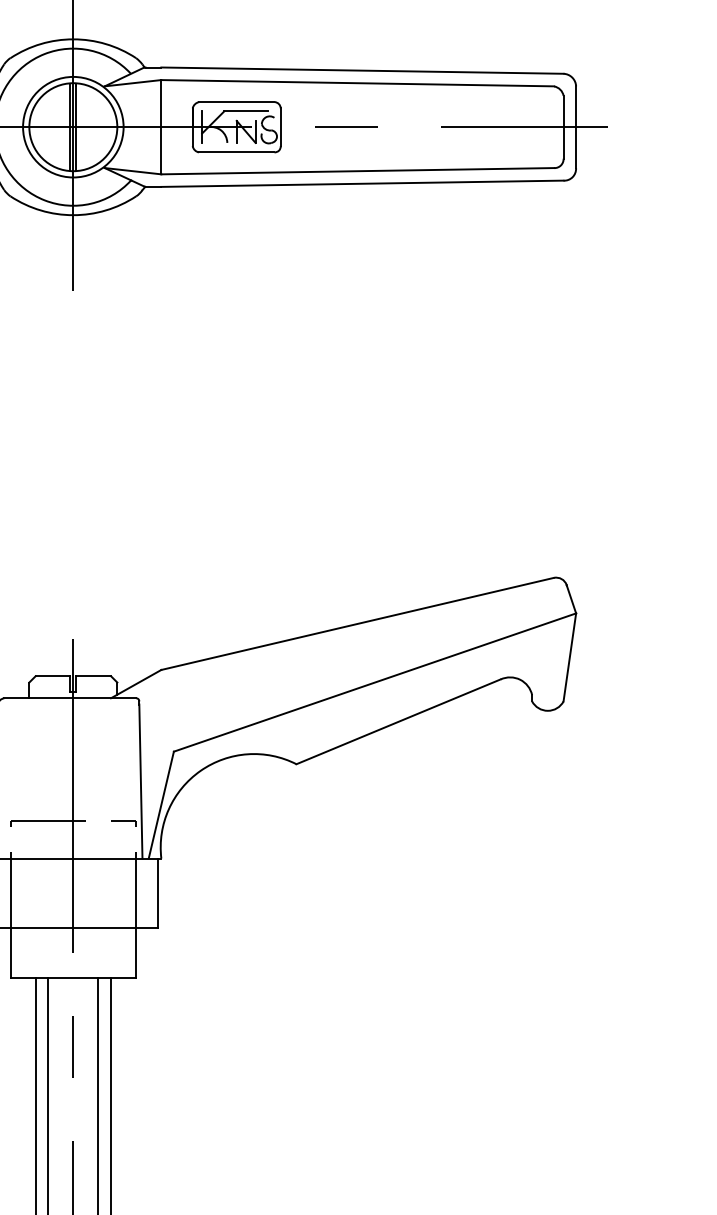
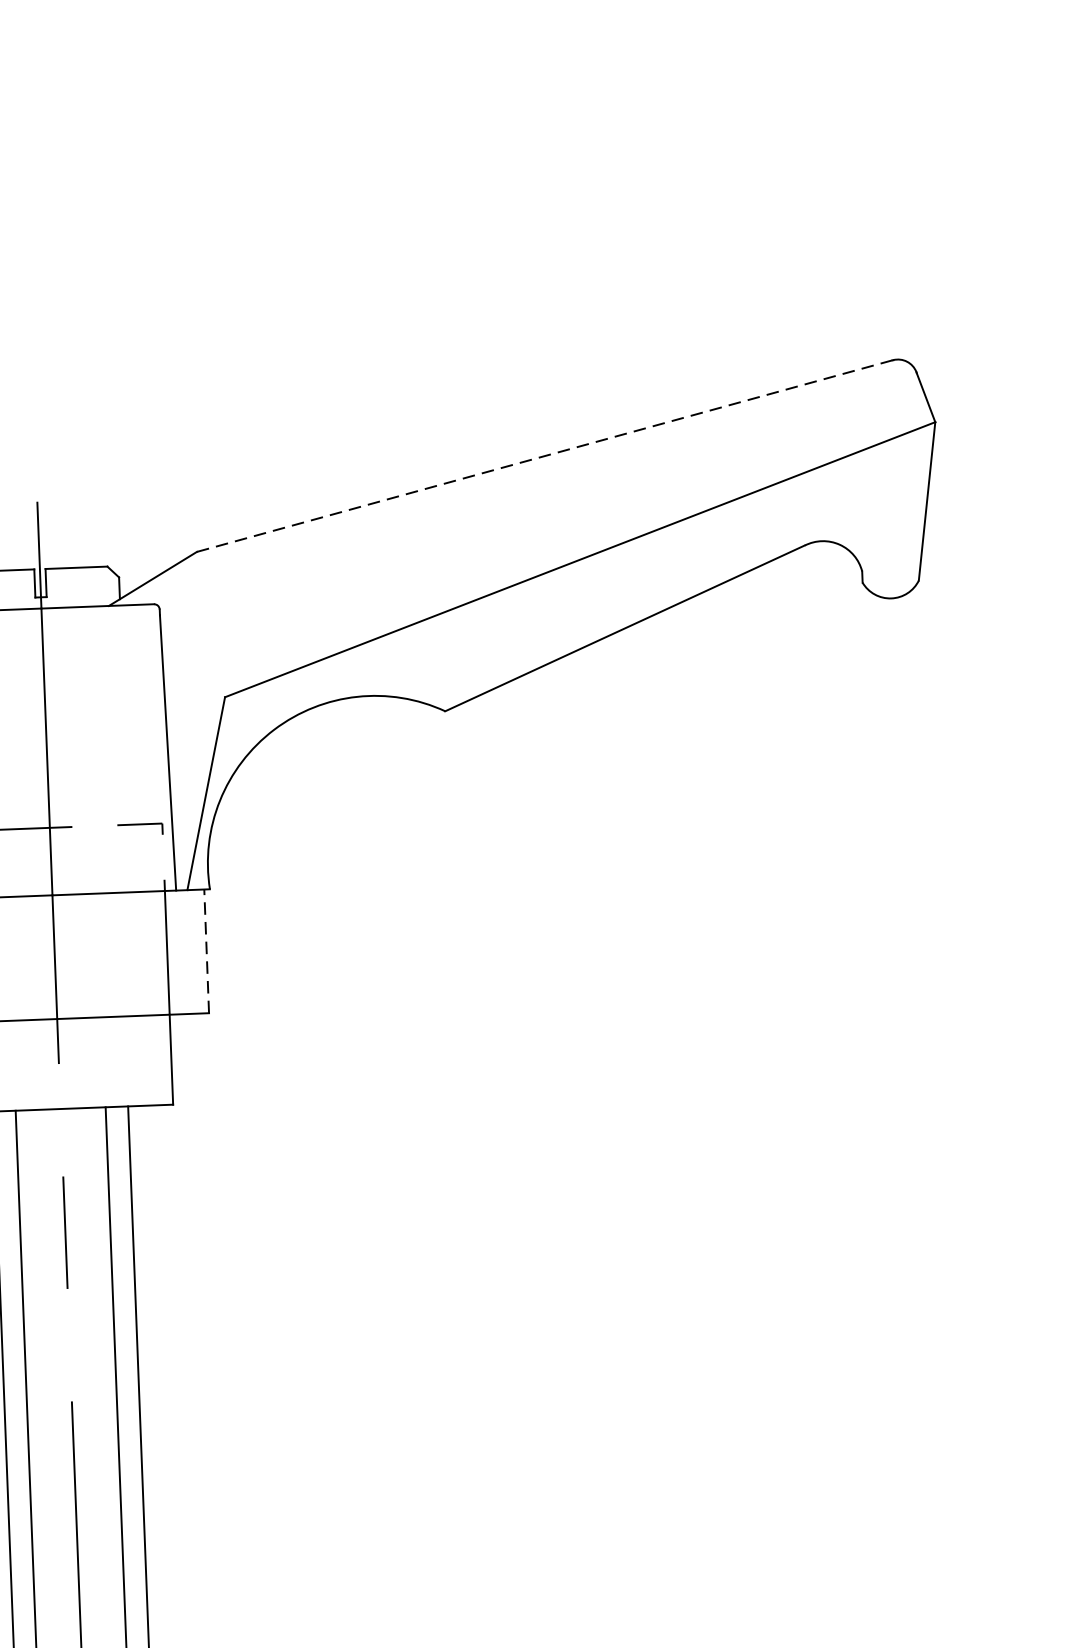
line: (357, 623) -> (544, 455), solid -> dashed
line: (158, 893) -> (207, 952), solid -> dashed

